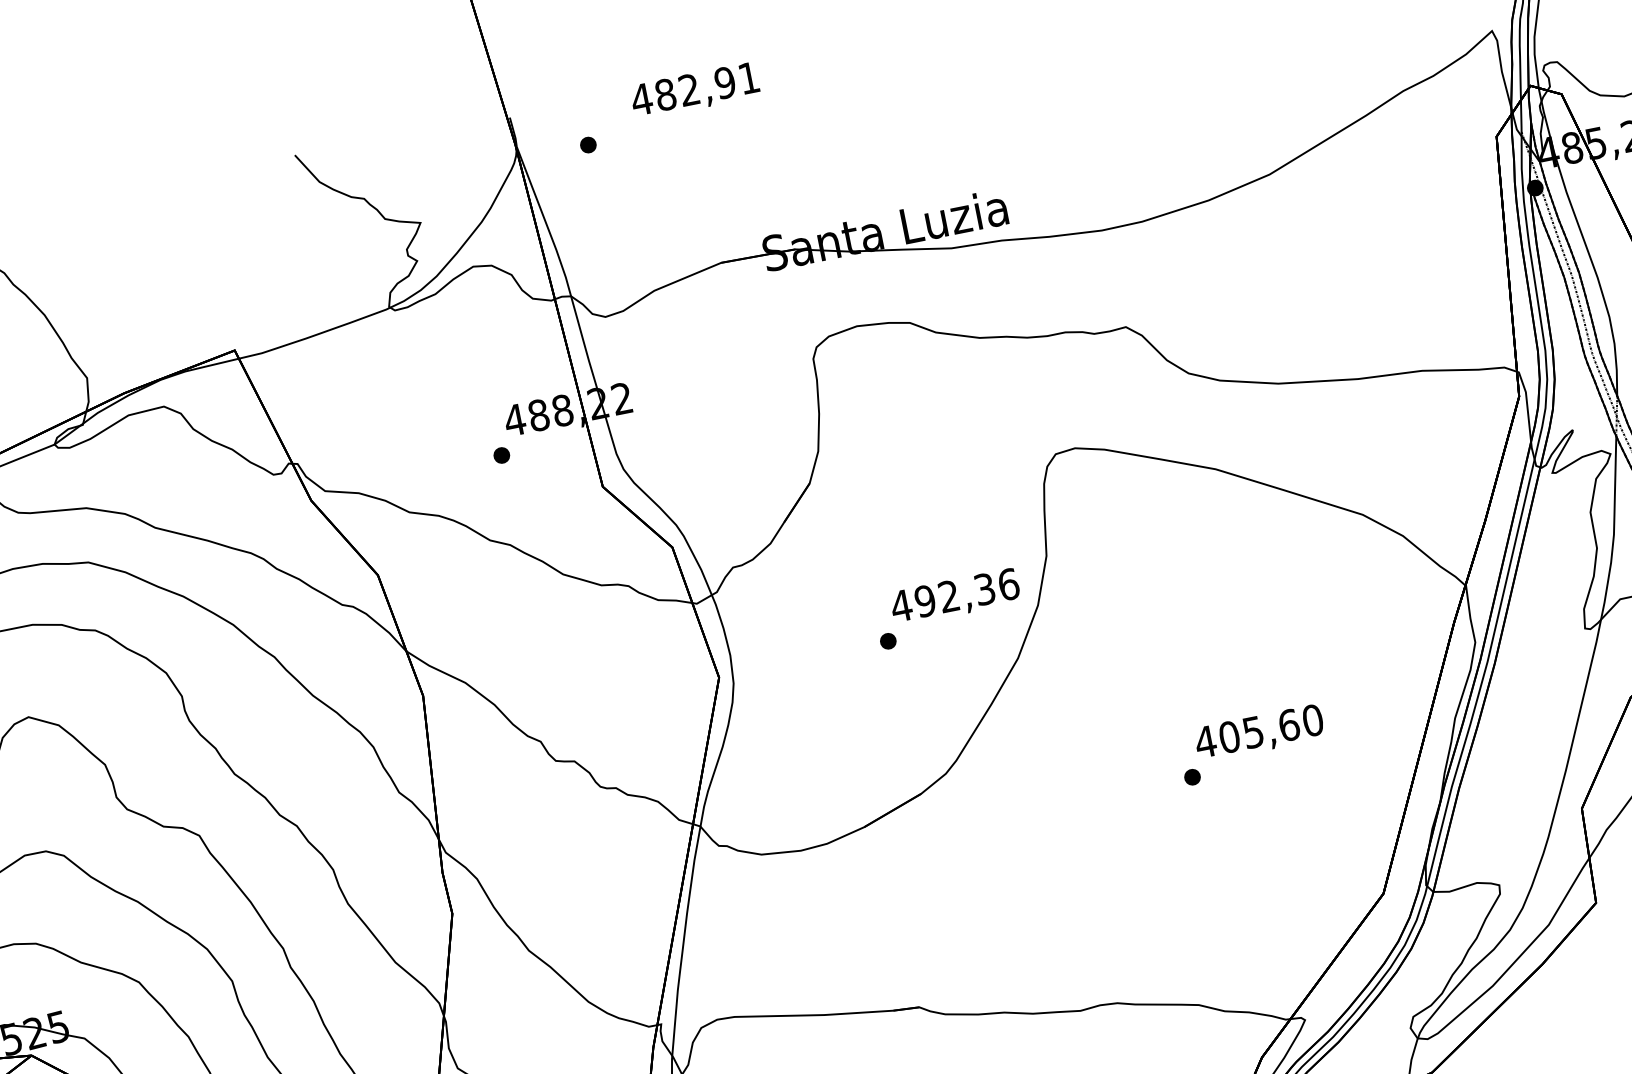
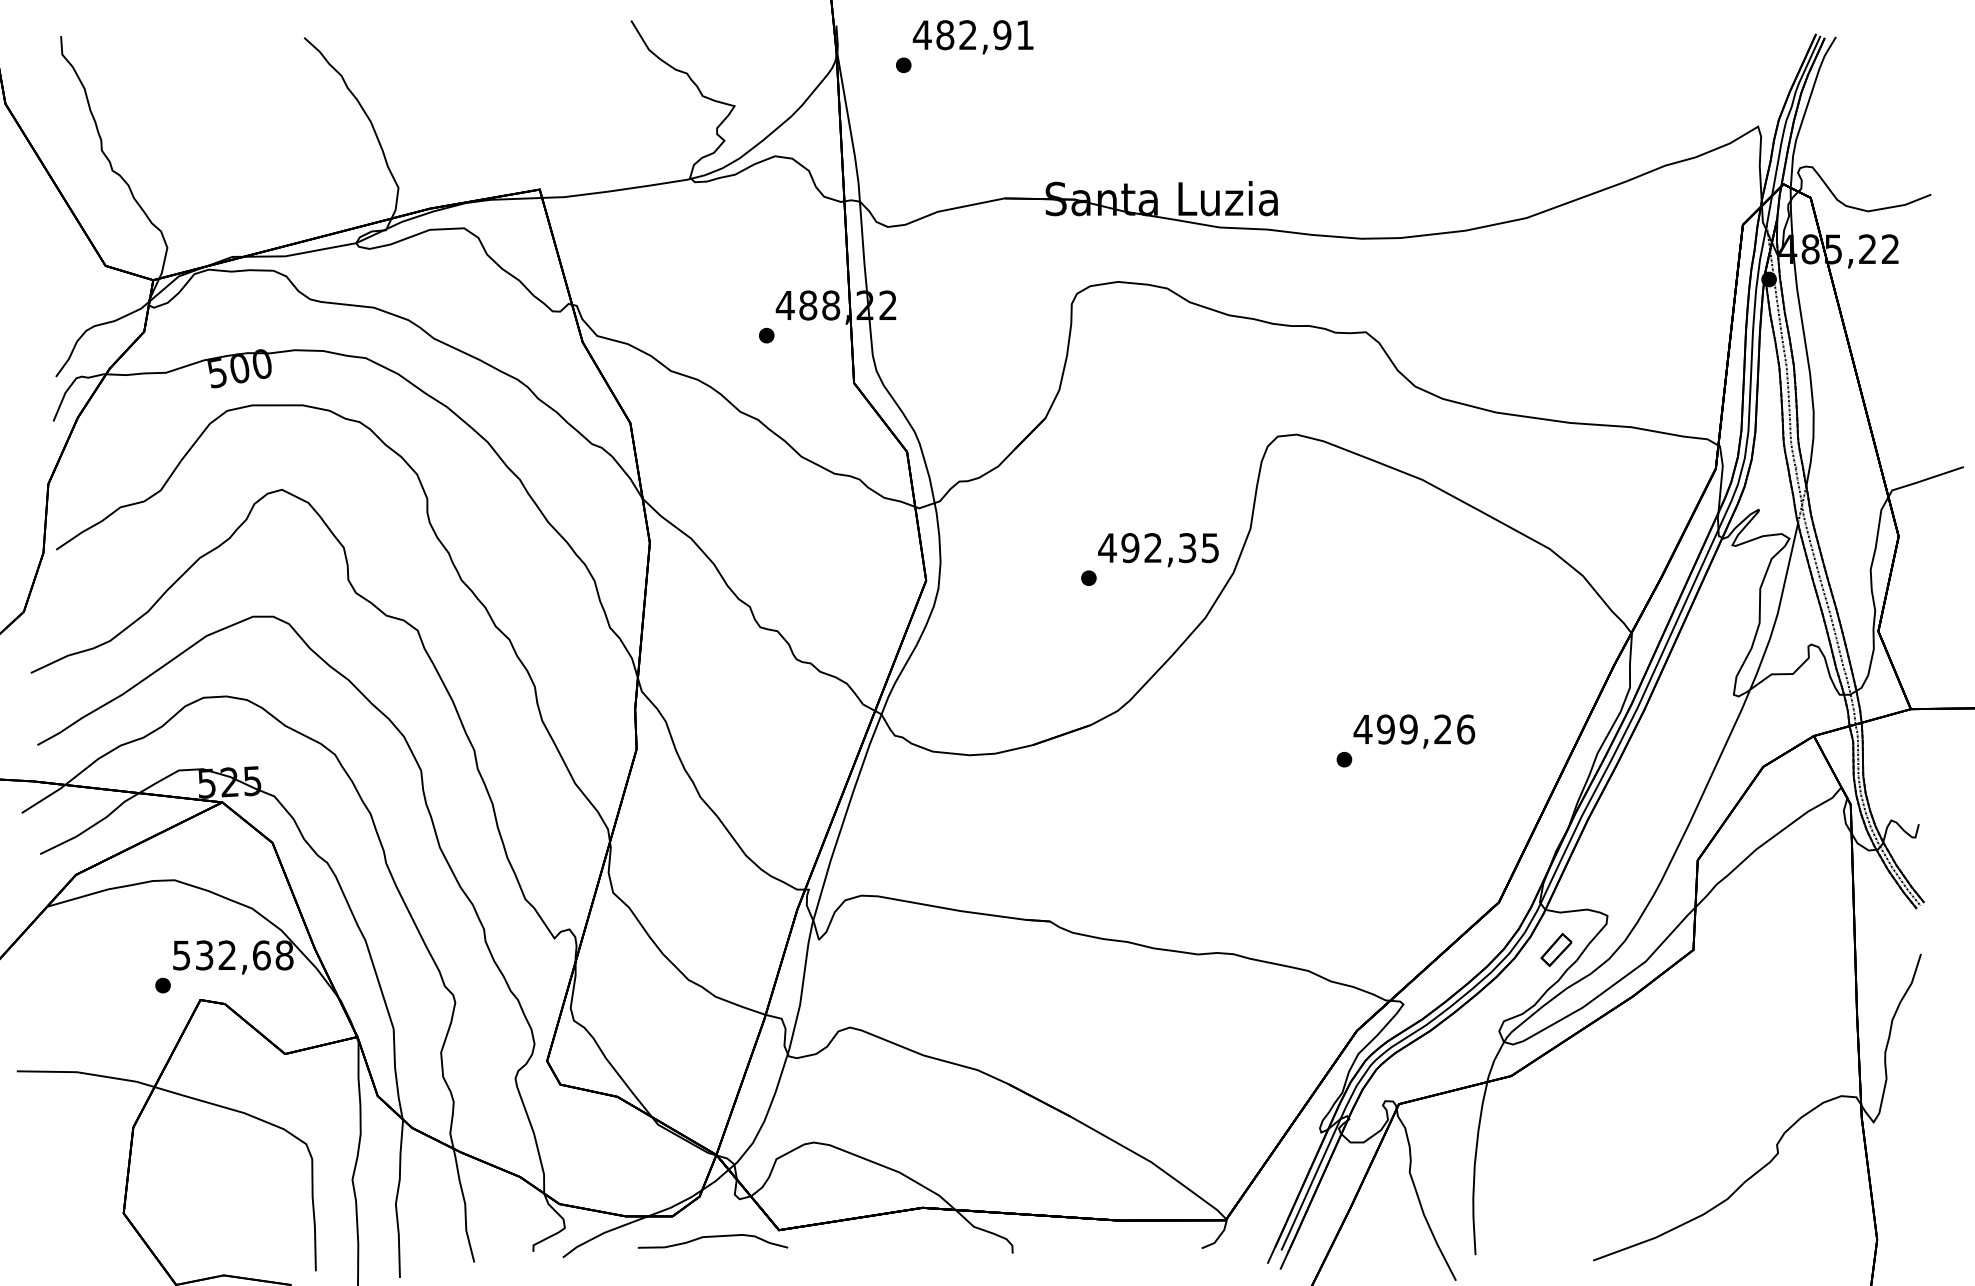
text: (694, 91) -> (972, 37), moved
text: (1008, 584) -> (1210, 548), 492,36 -> 492,35
text: (1270, 728) -> (1425, 729), 405,60 -> 499,26
part: (1453, 930) -> (1556, 949), added

